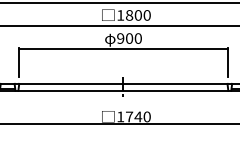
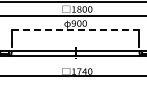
line: (123, 49) -> (75, 30), solid -> dashed

